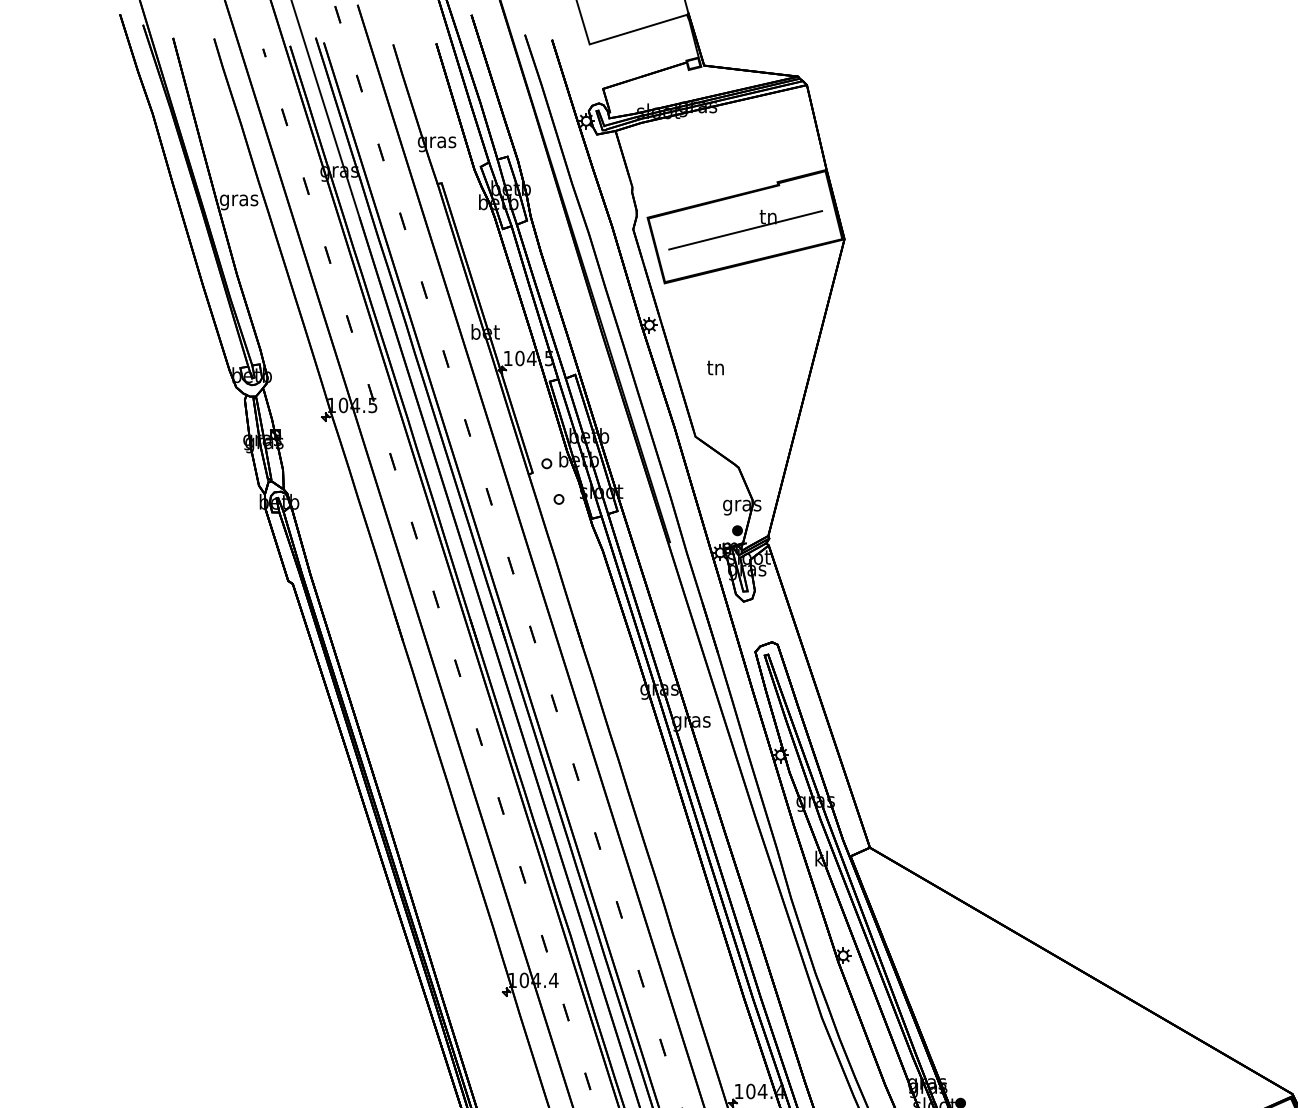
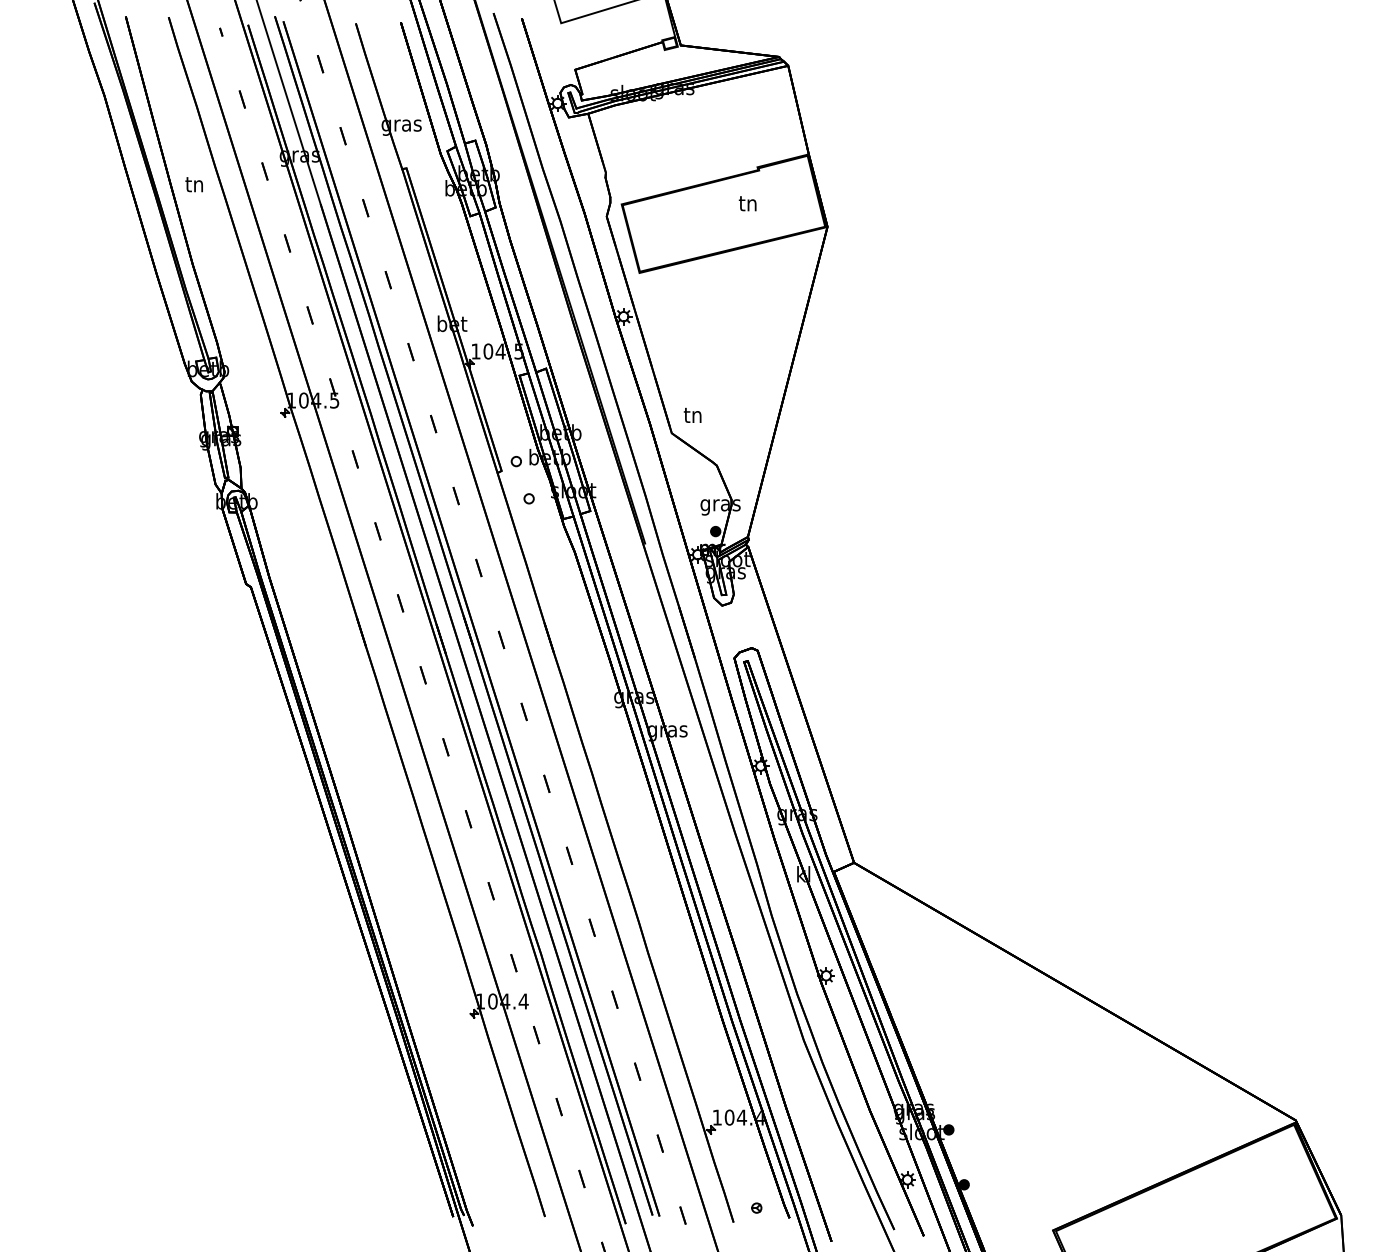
text: (238, 200) -> (194, 186), gras -> tn
line: (745, 230) -> (724, 217), removed
text: (715, 367) -> (692, 414), moved

